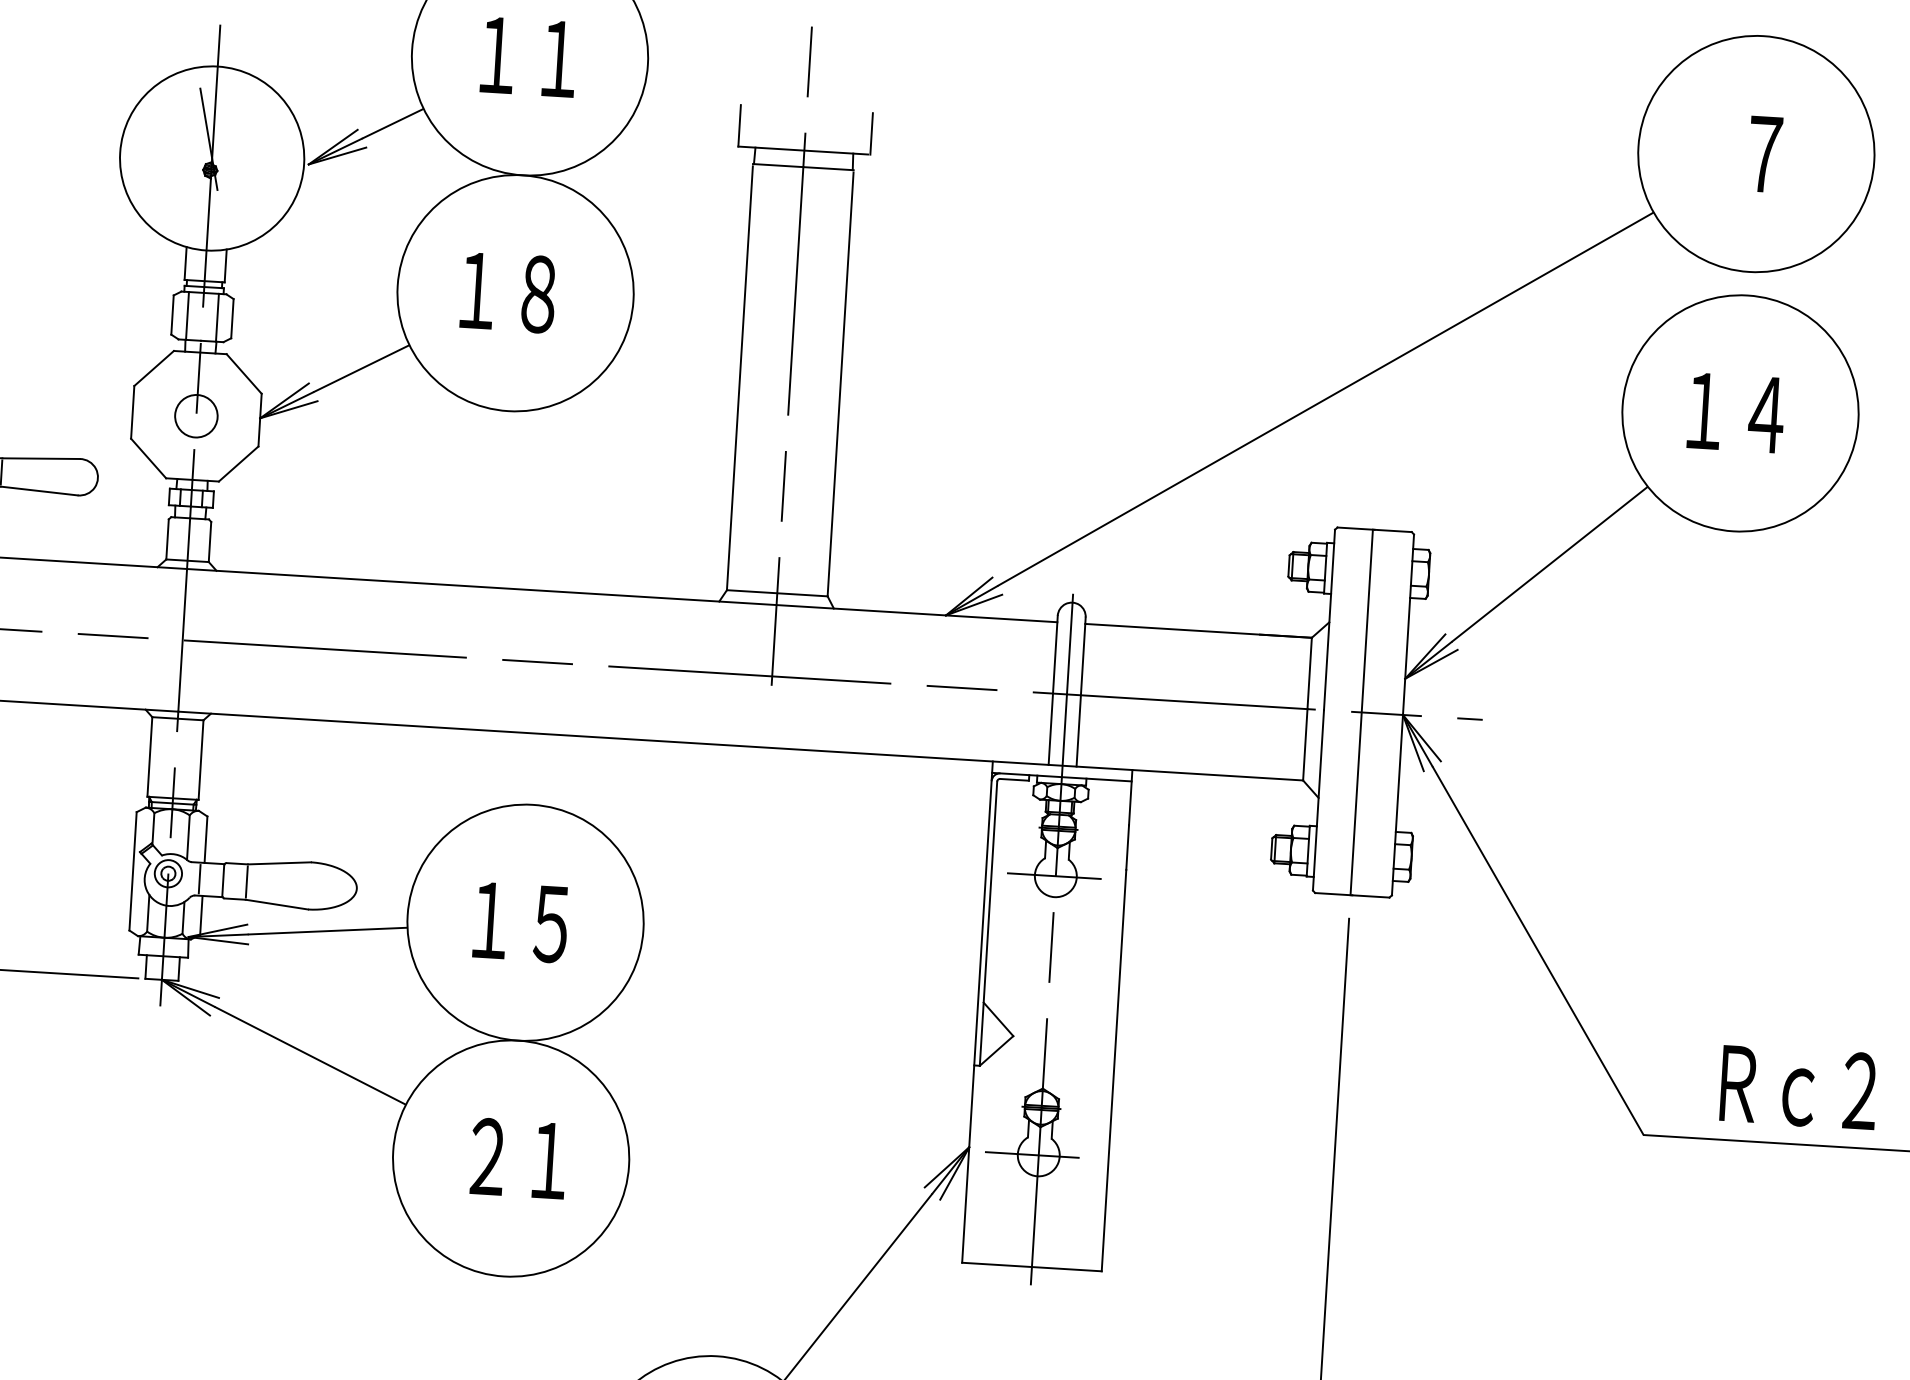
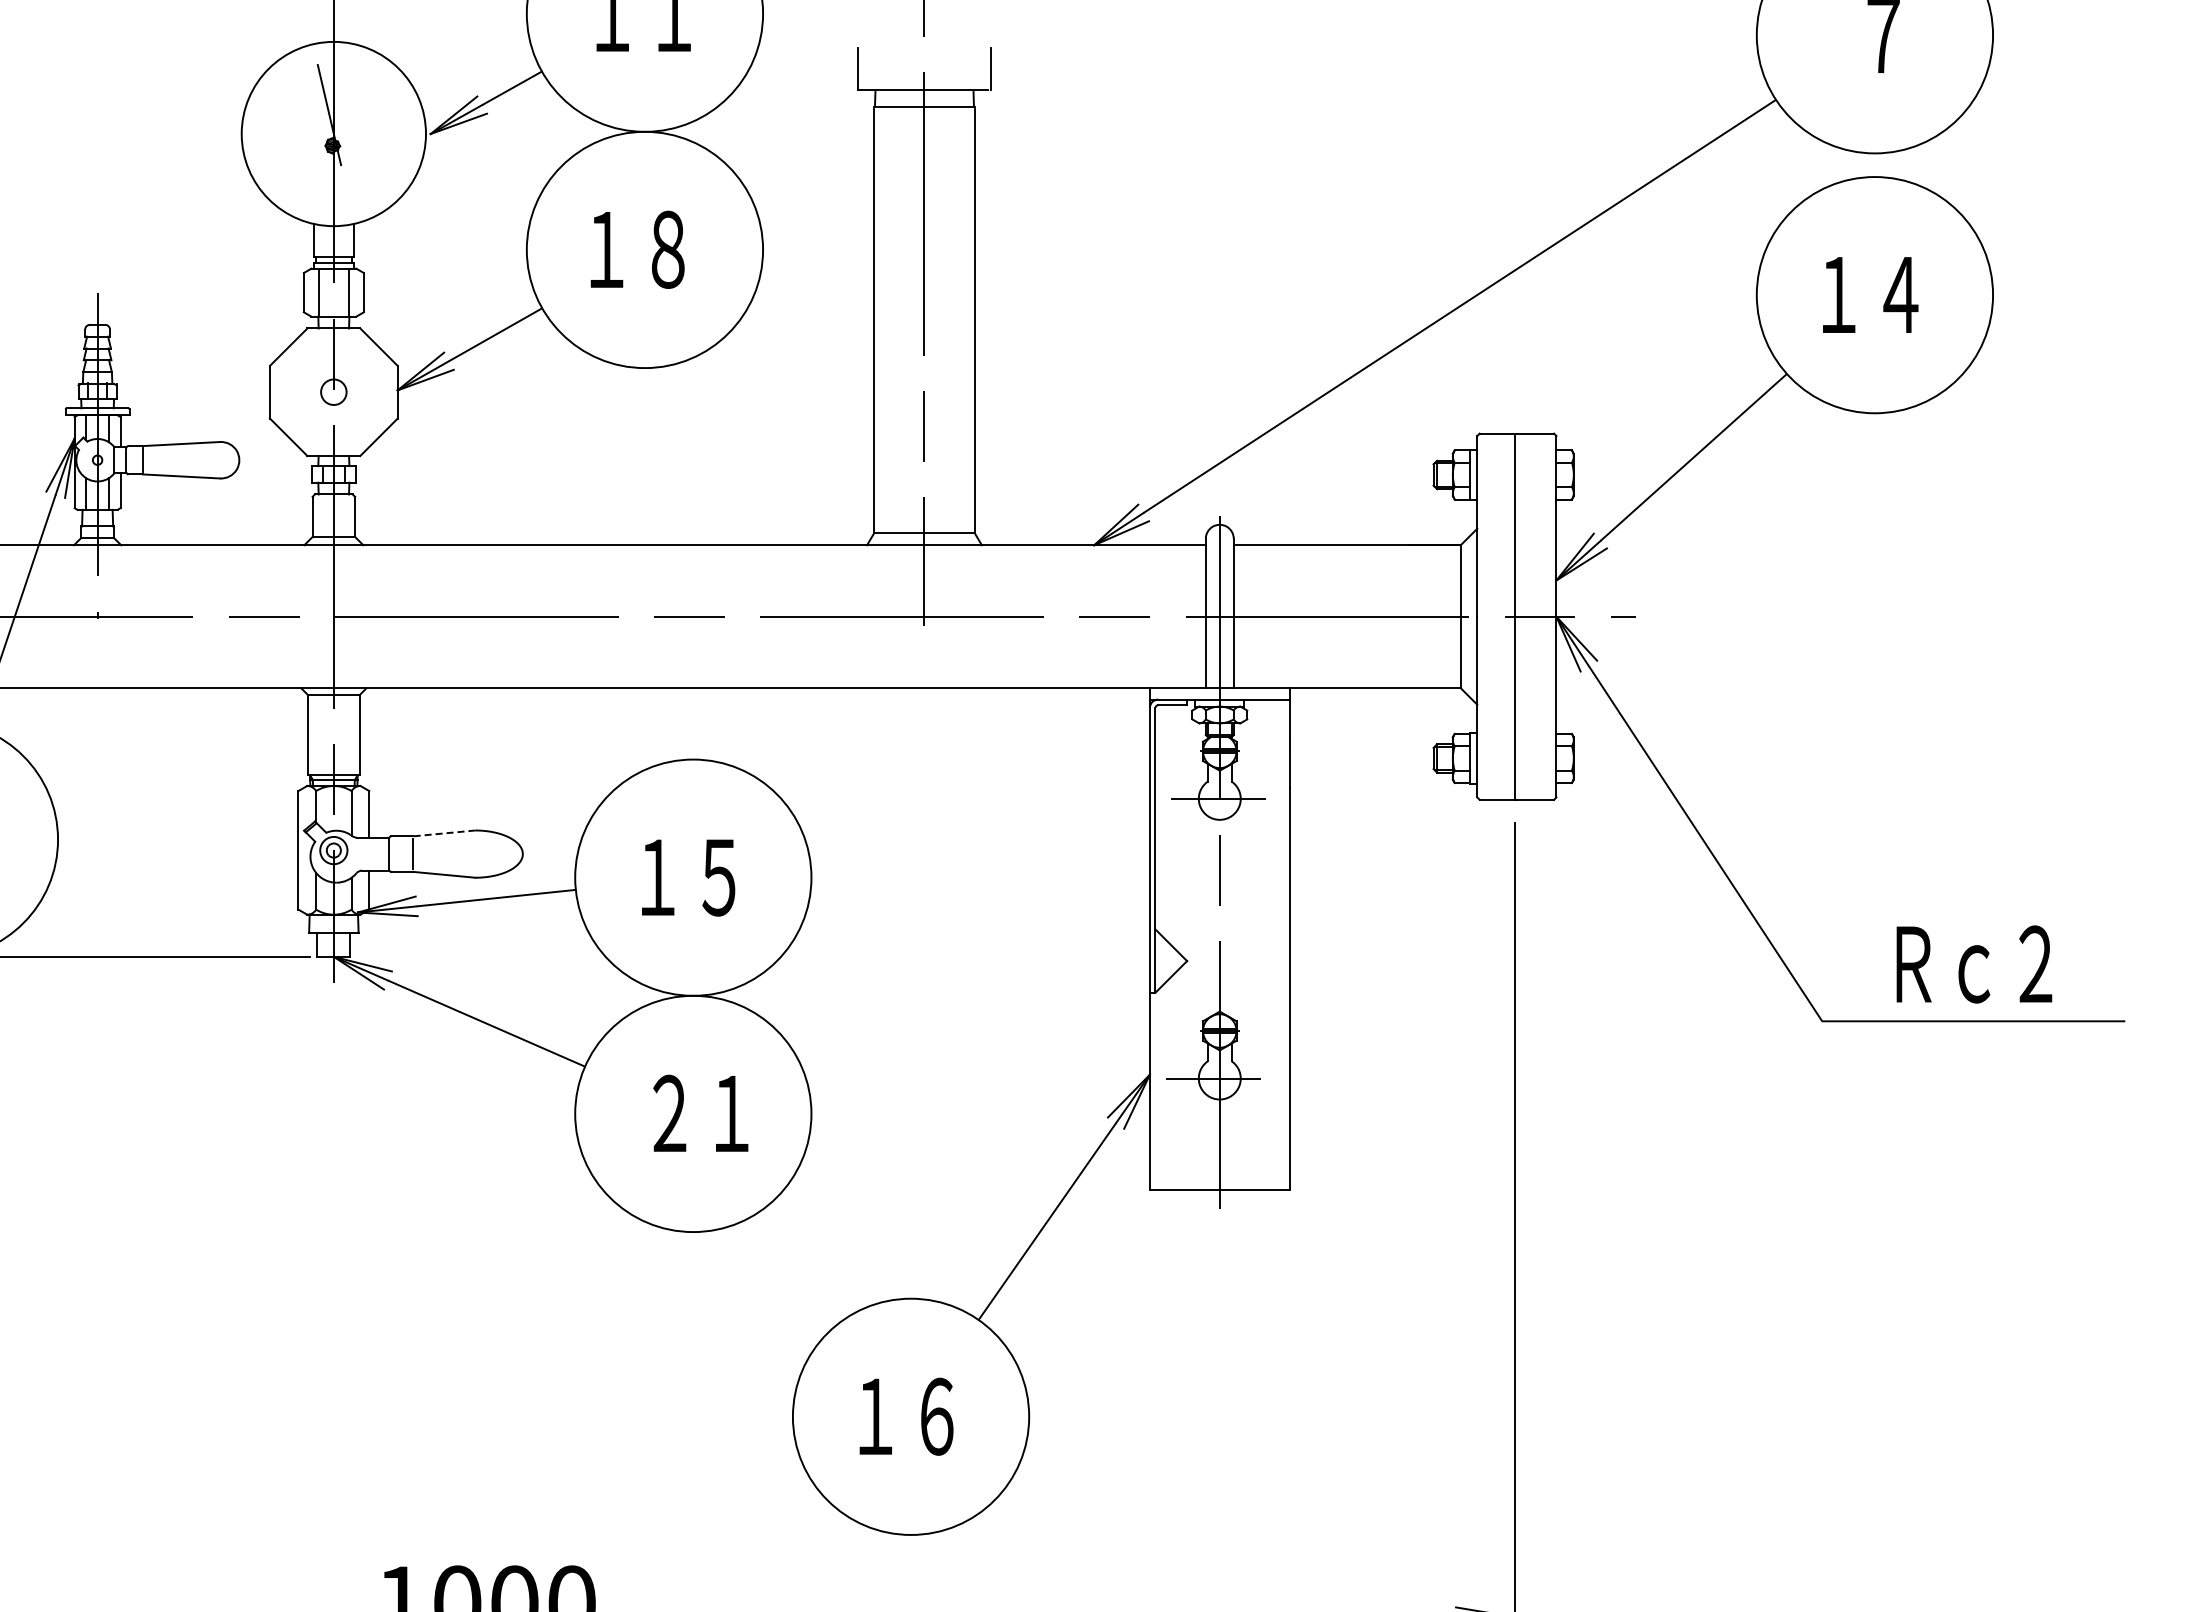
circle: (196, 415) -> (333, 391), size x0.6
line: (279, 863) -> (444, 833), solid -> dashed
line: (199, 878) -> (365, 853), removed

